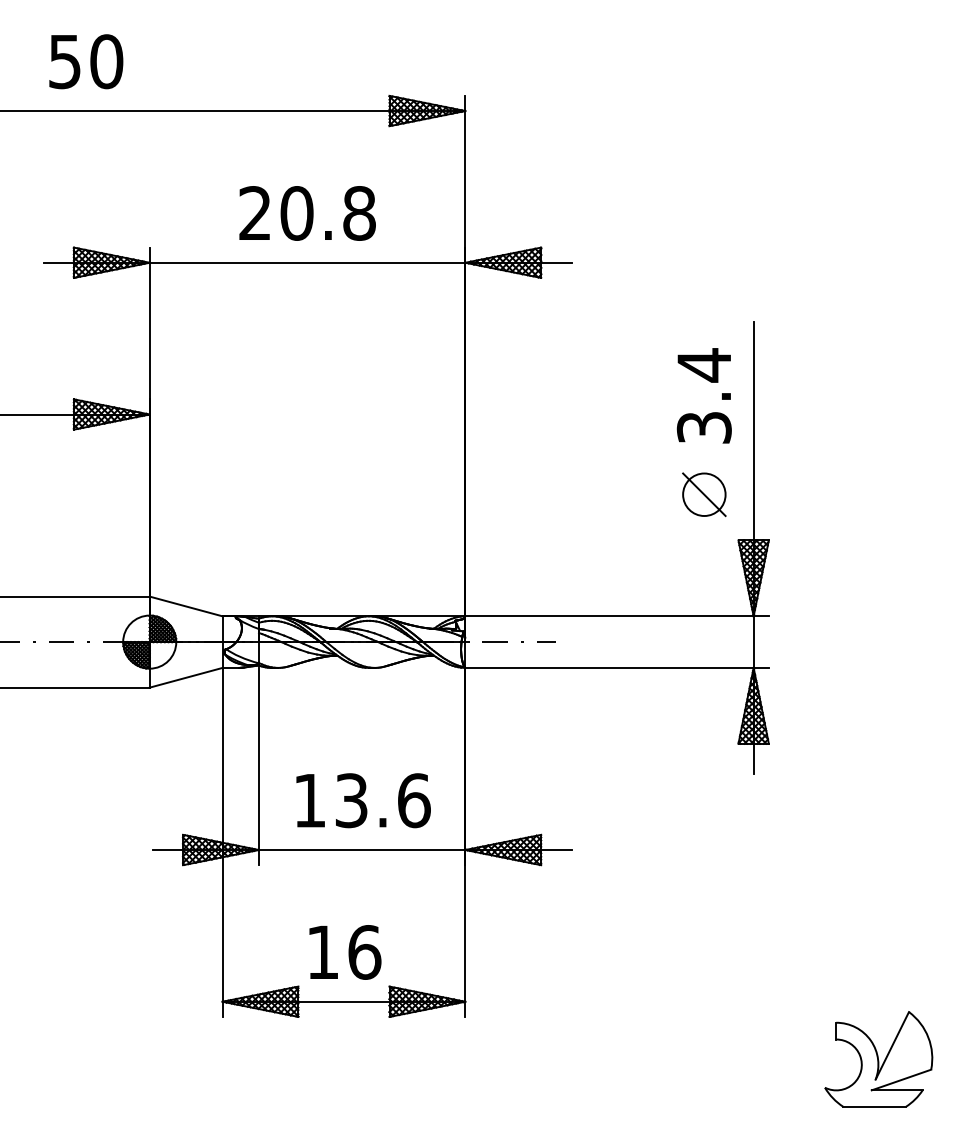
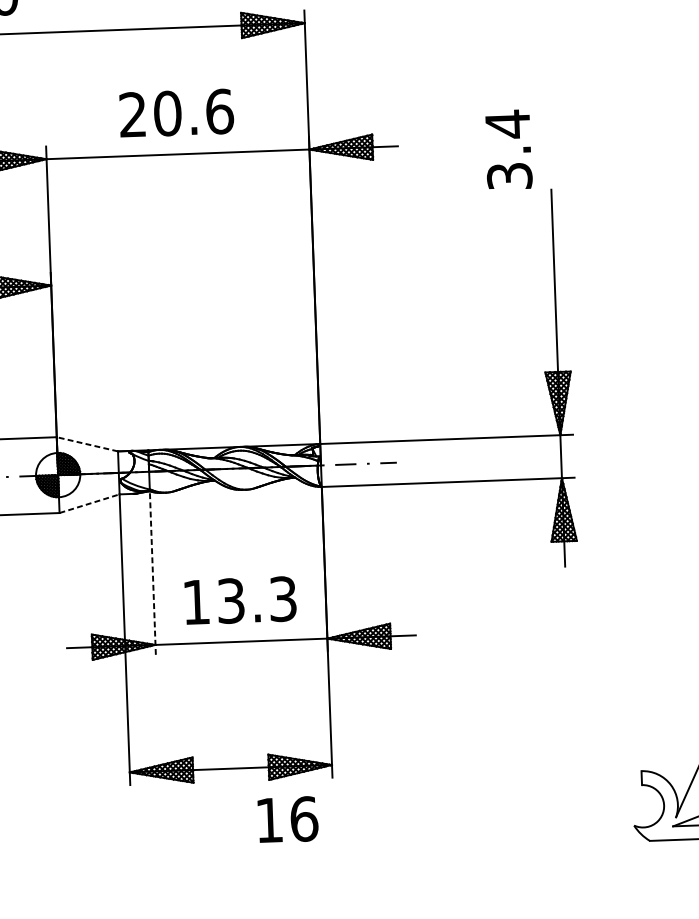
text: (359, 213) -> (219, 111), 20.8 -> 20.6
text: (703, 395) -> (508, 149), moved
part: (704, 494) -> (515, 335), removed
line: (186, 606) -> (87, 444), solid -> dashed
line: (186, 677) -> (89, 503), solid -> dashed
line: (258, 766) -> (152, 575), solid -> dashed
text: (414, 800) -> (283, 598), 13.6 -> 13.3
text: (345, 952) -> (288, 819), moved

